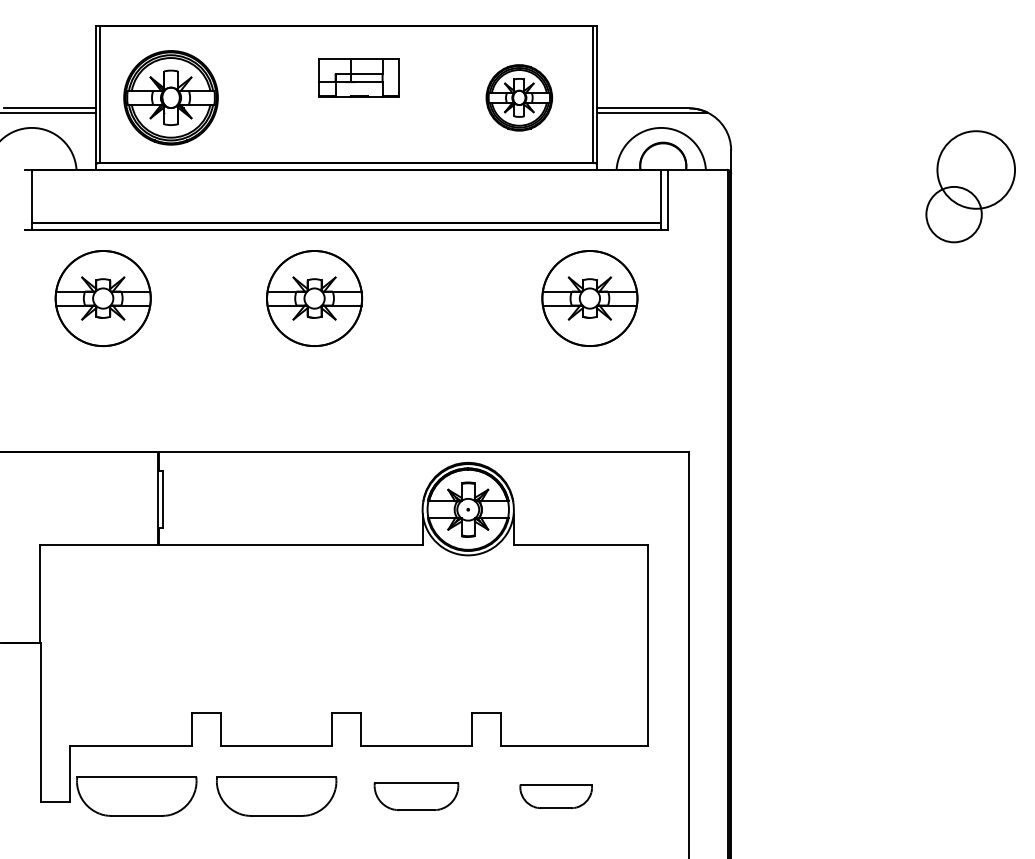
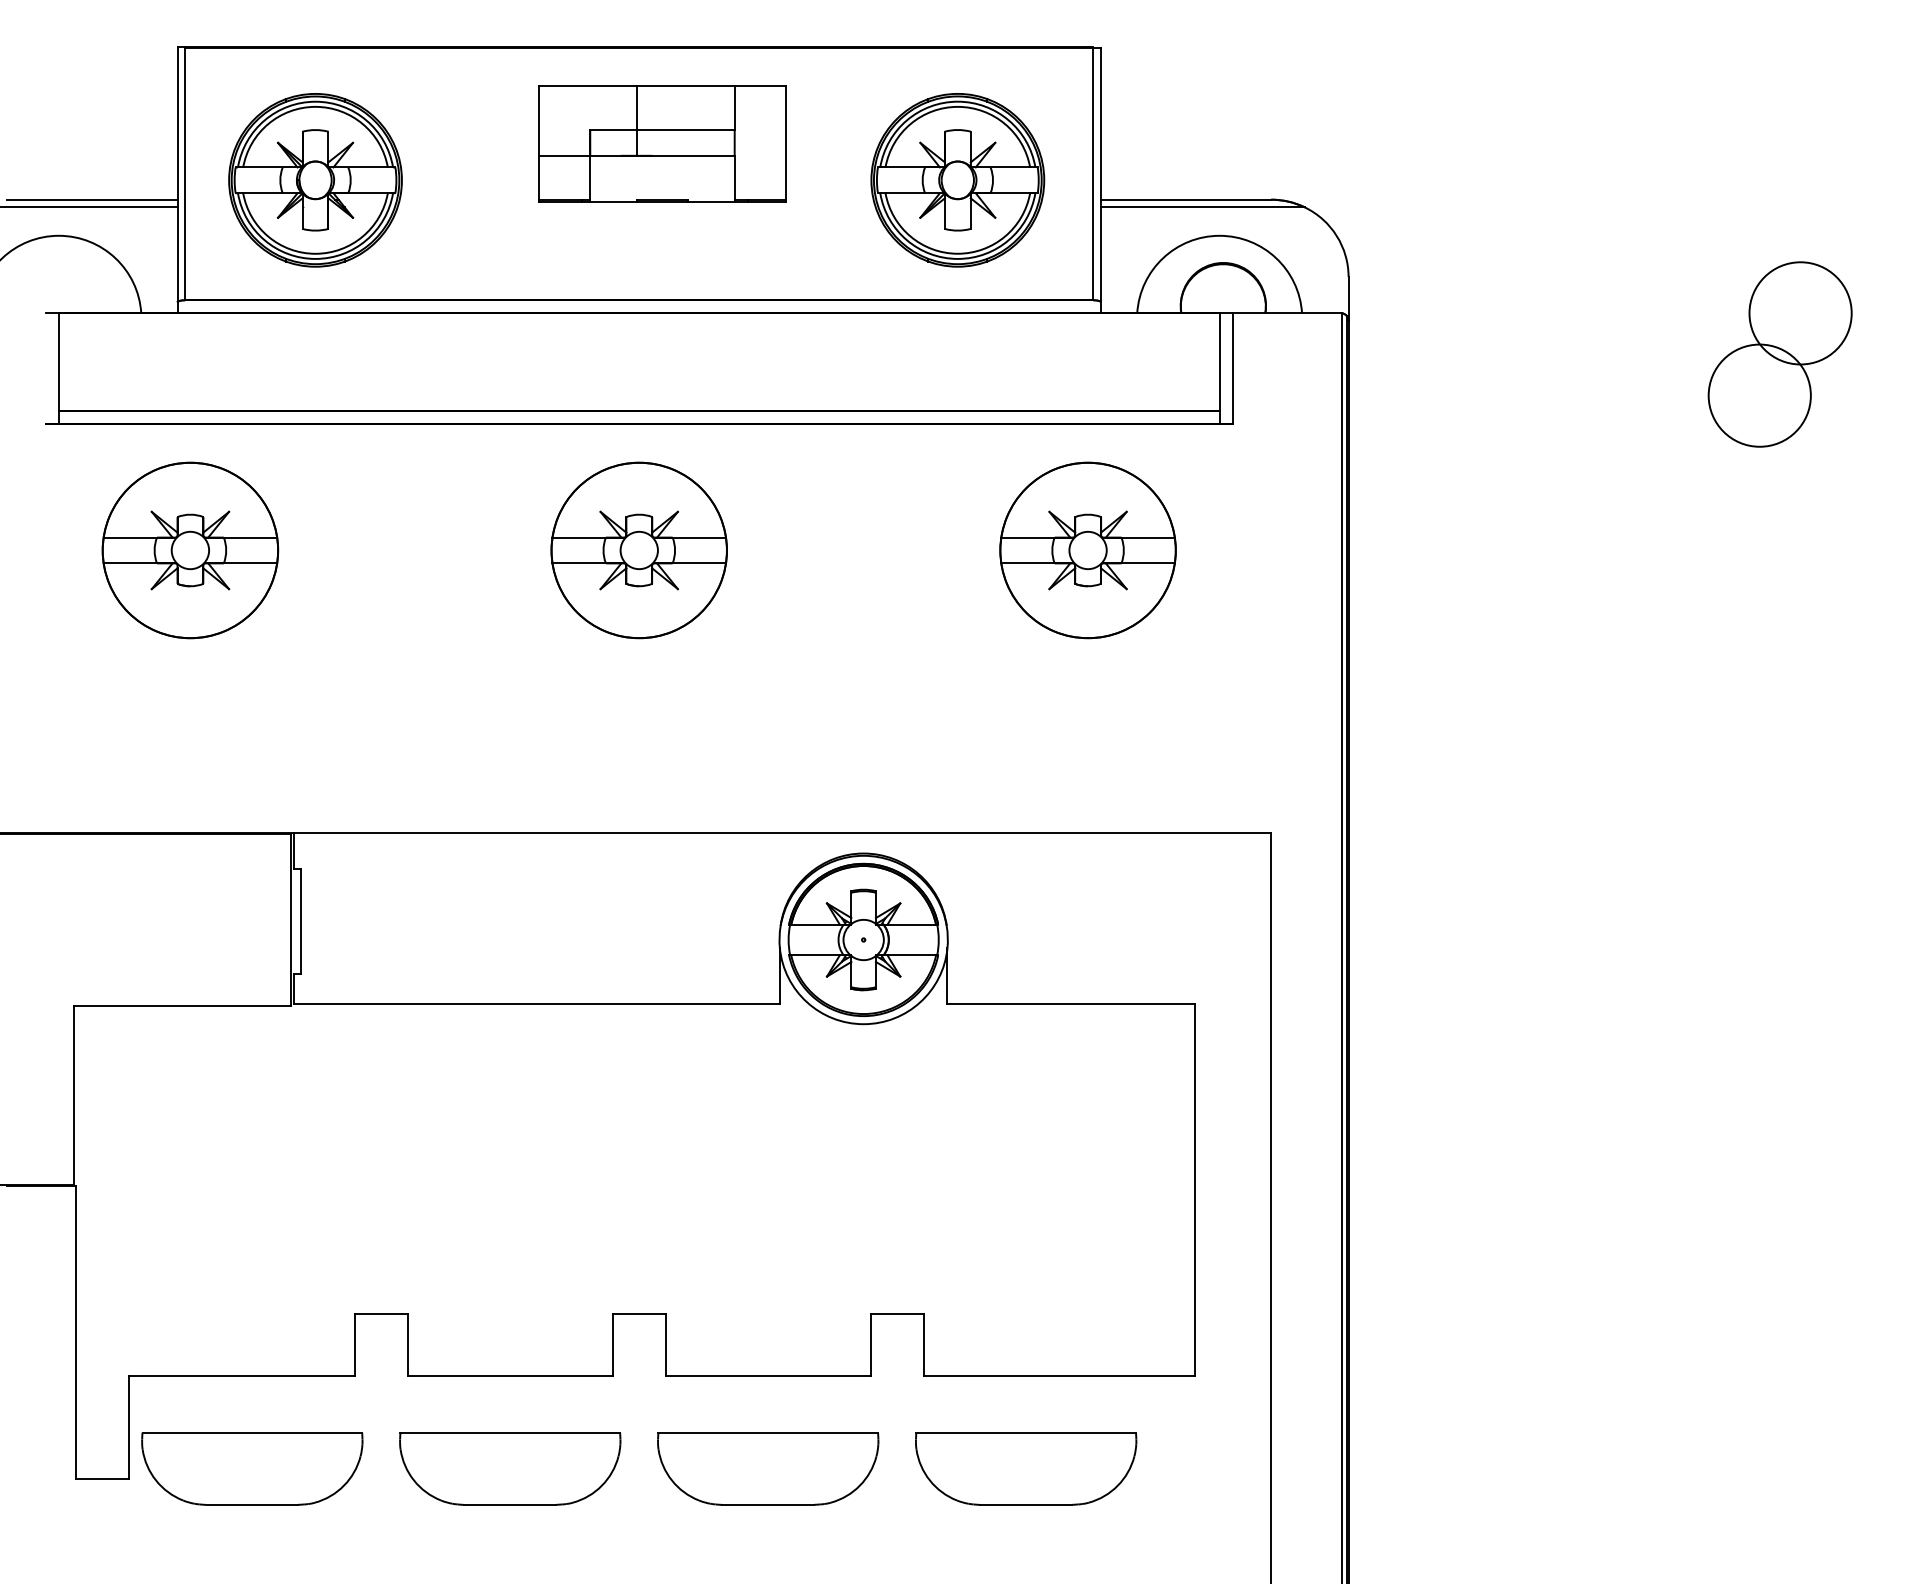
part: (358, 78) -> (661, 144), size x1.67
part: (519, 97) -> (958, 179), size x1.43
circle: (975, 169) -> (1799, 312), size x0.71
part: (314, 298) -> (639, 550), moved
part: (416, 796) -> (768, 1468), size x1.43
part: (555, 796) -> (1024, 1468), size x1.67

